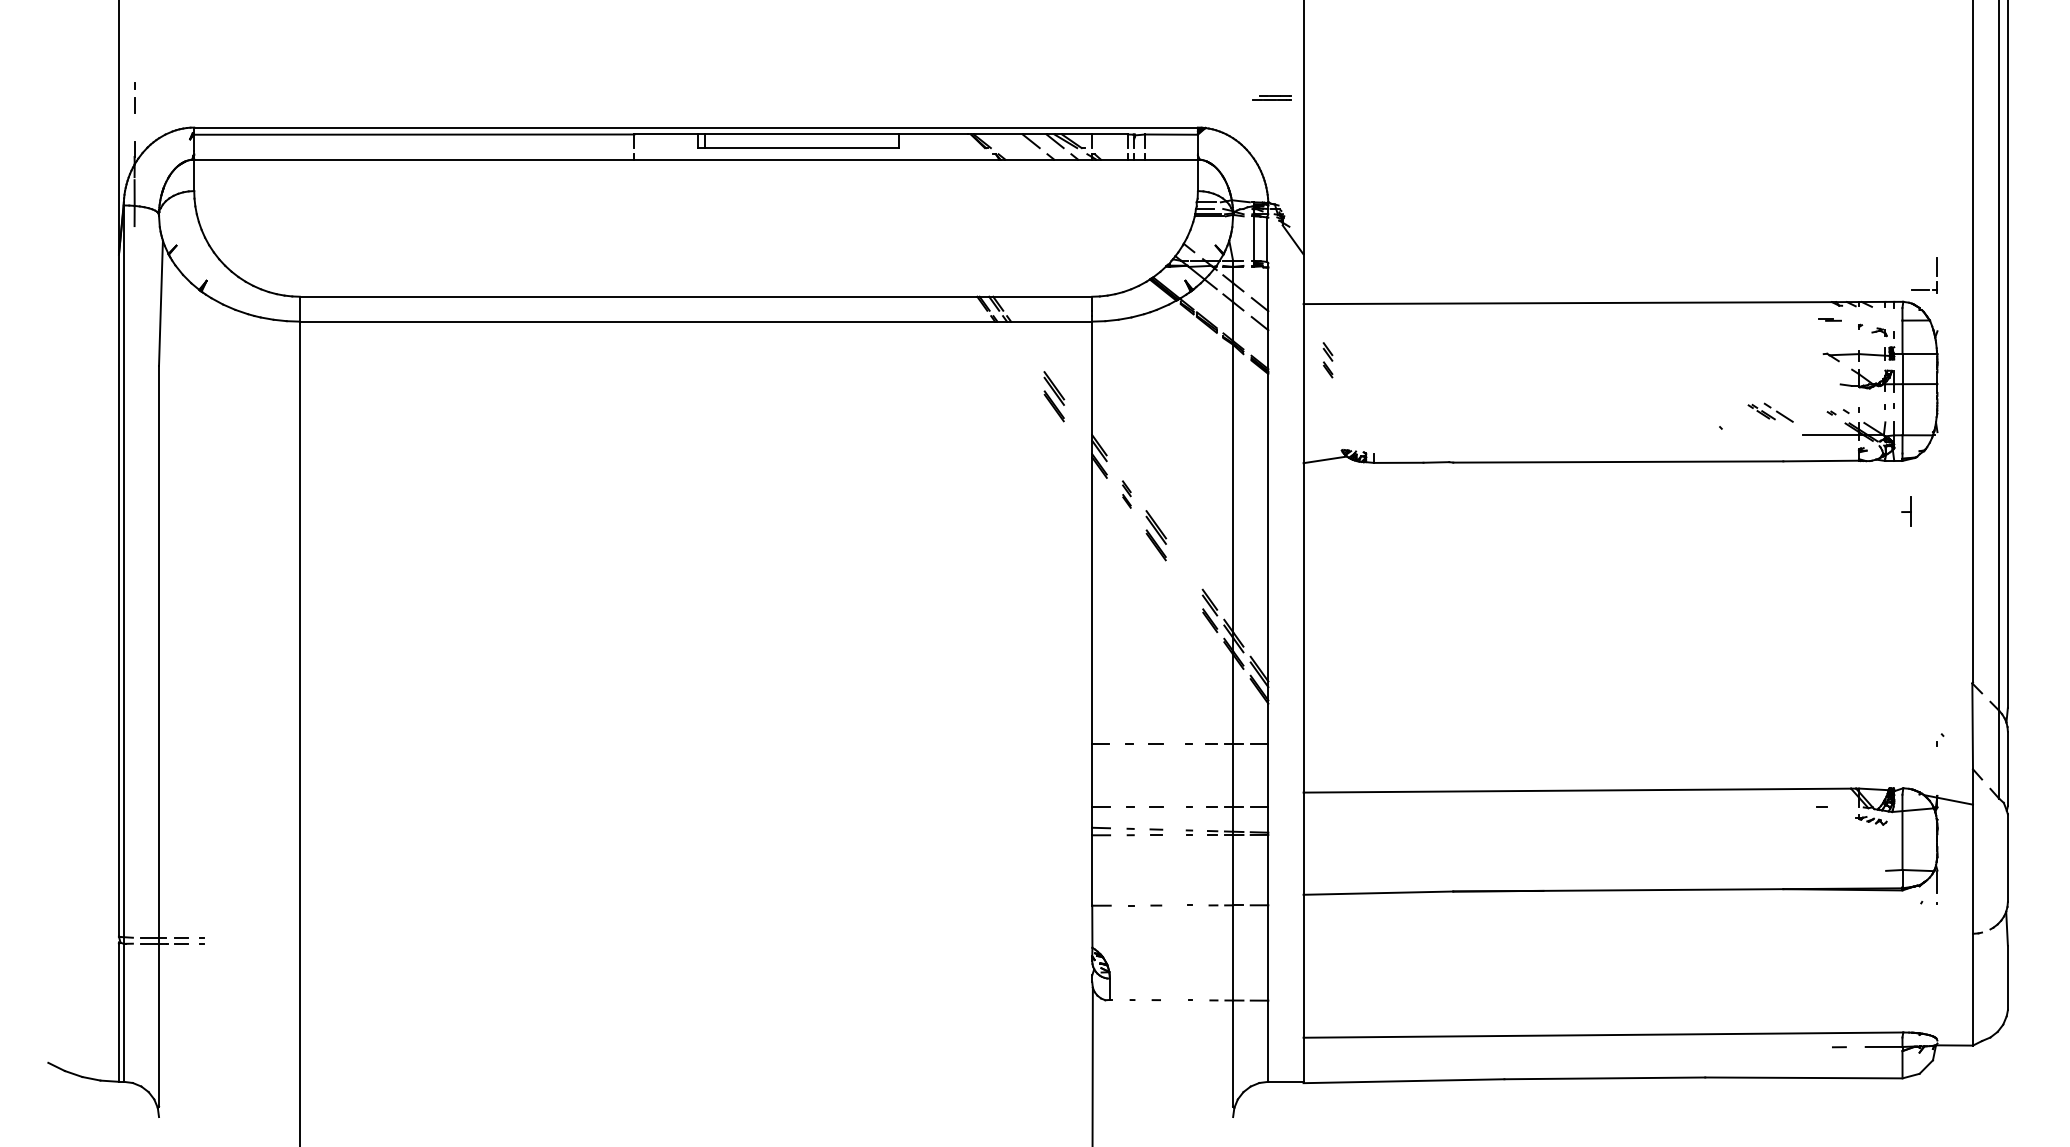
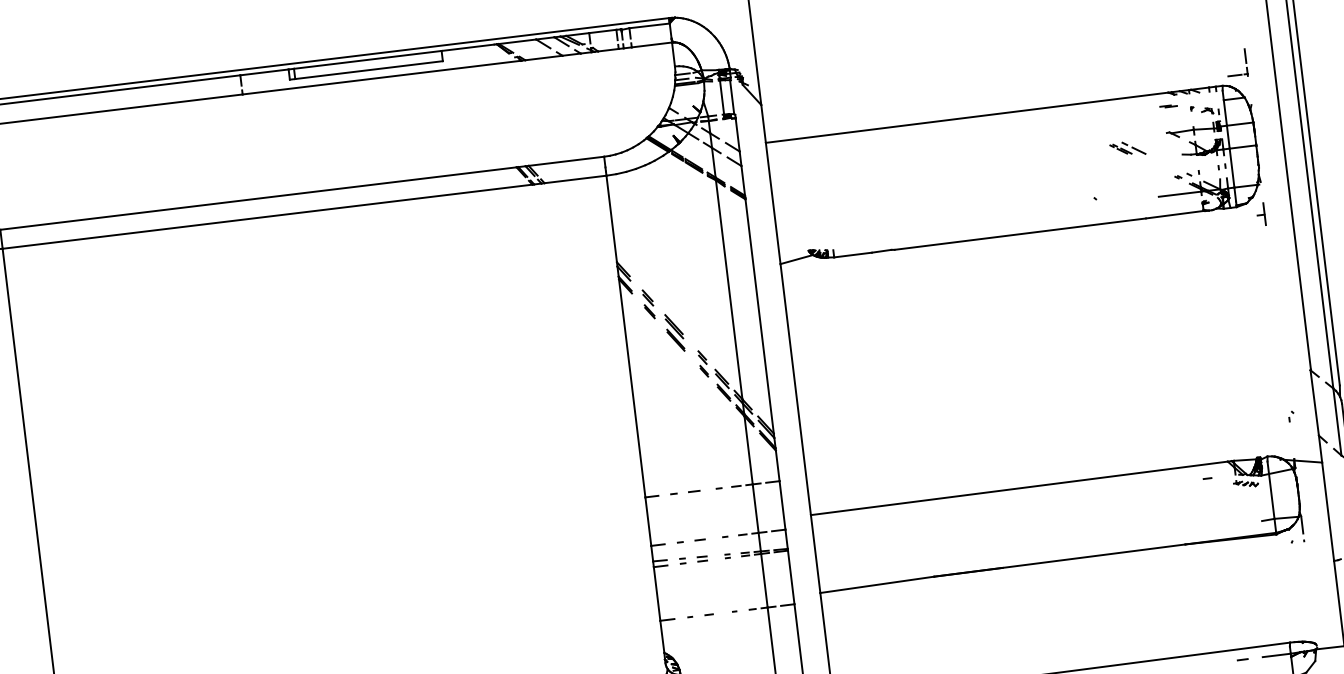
part: (1327, 360) -> (702, 364), moved
part: (1054, 396) -> (584, 236), removed
part: (1770, 412) -> (1127, 148), moved
part: (1126, 494) -> (648, 304), size x1.43
part: (1906, 511) -> (1260, 214), moved

